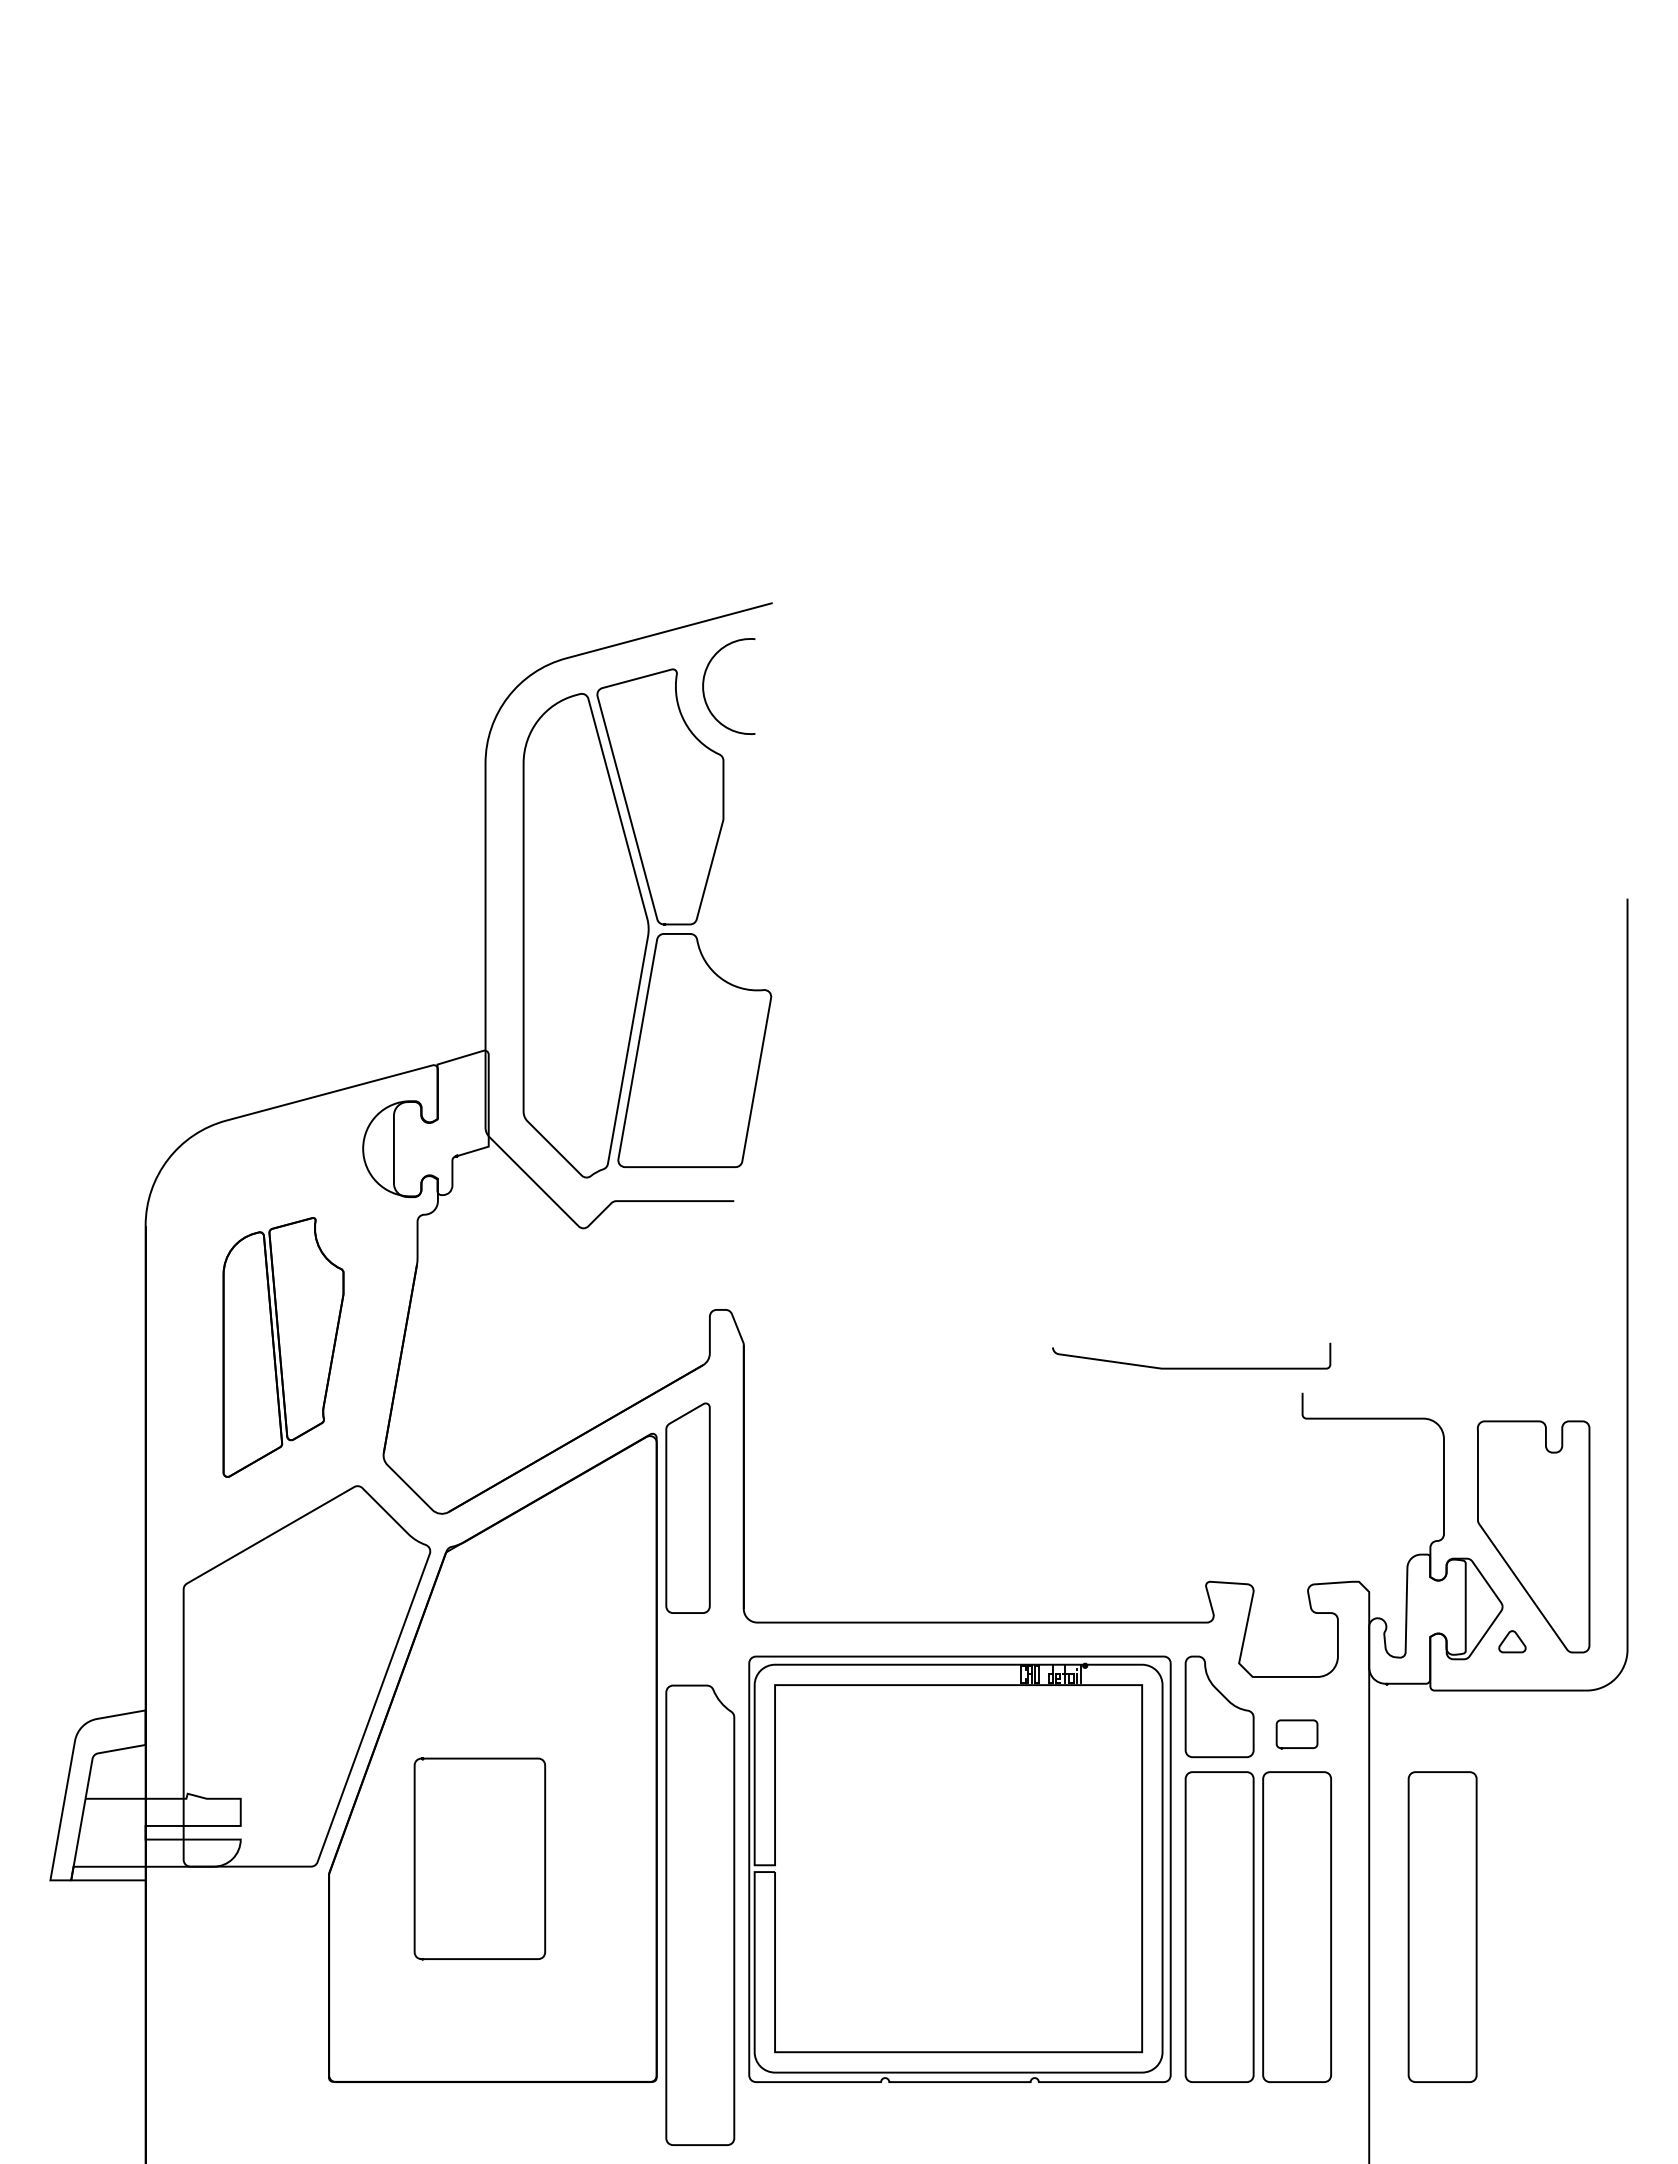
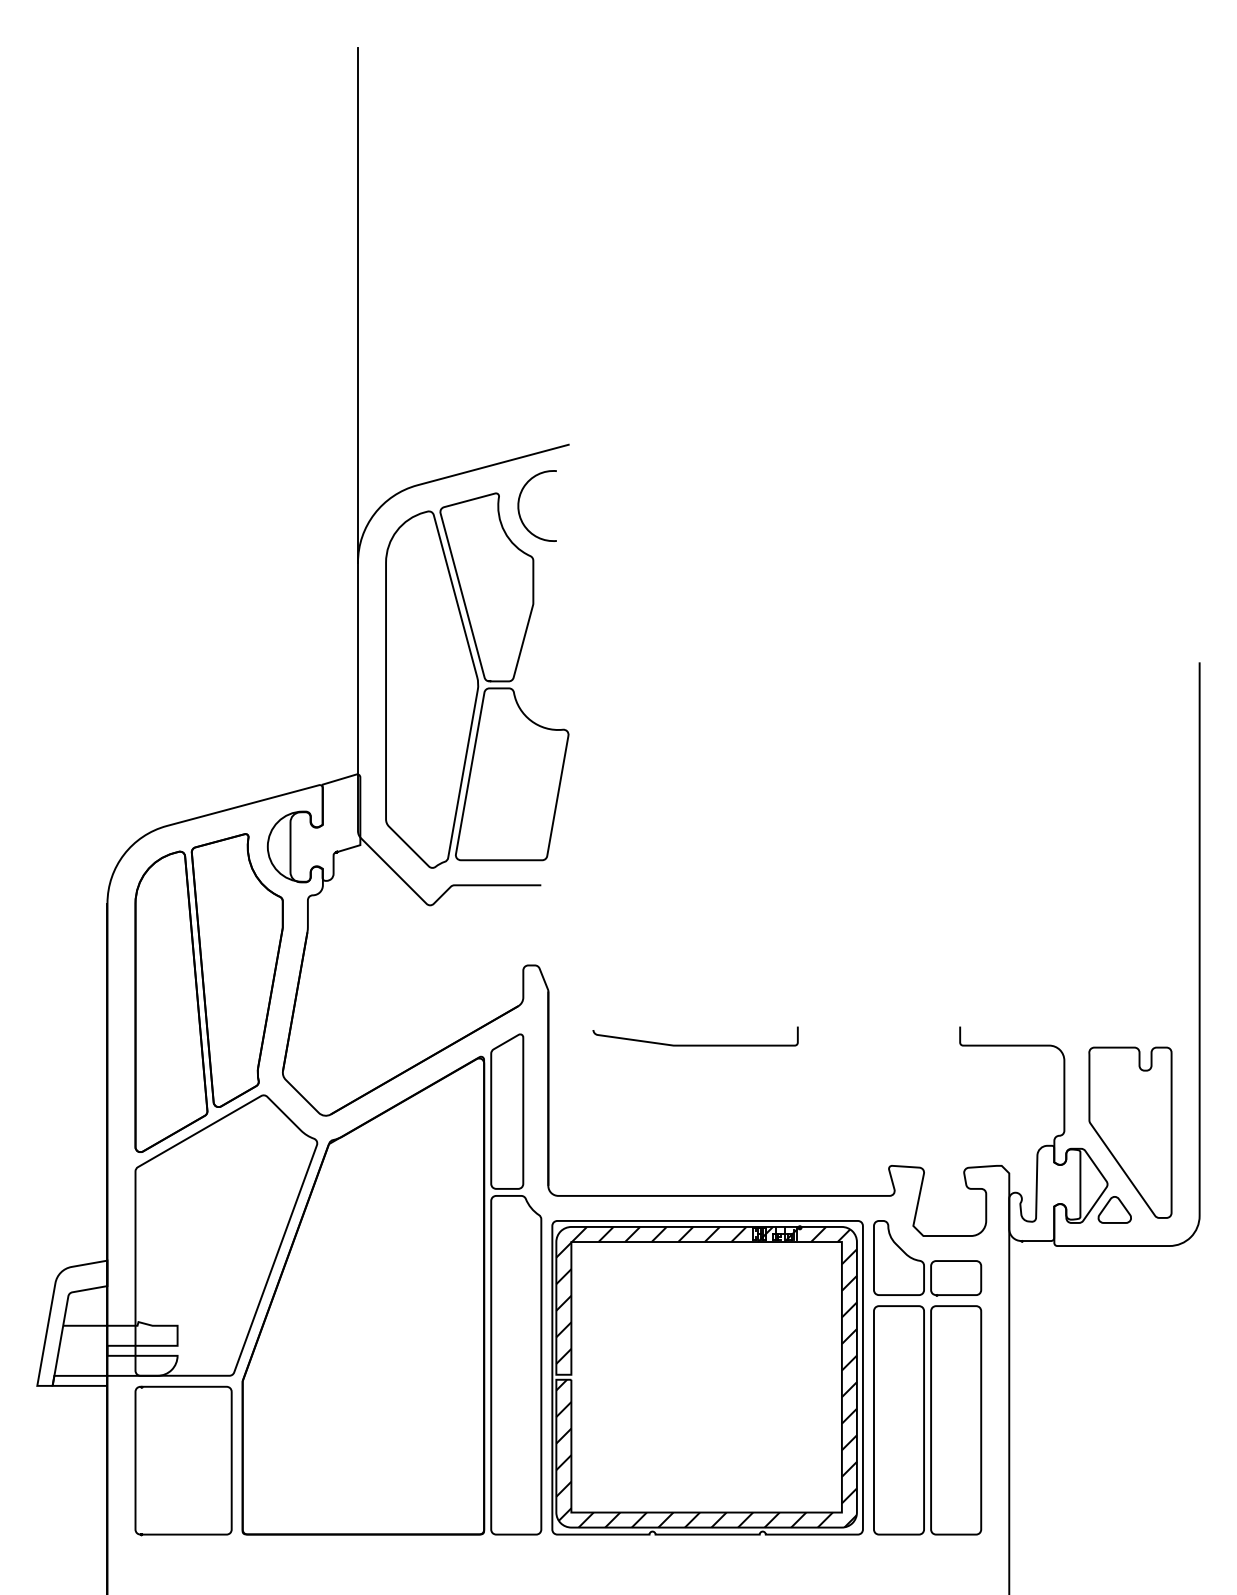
line: (485, 413) -> (357, 304), added
part: (283, 1347) -> (209, 993), size x1.67
curve: (1191, 1367) -> (695, 1044), moved
part: (1512, 1641) -> (1114, 1209), size x1.67
part: (1296, 1734) -> (955, 1278), size x1.67
part: (479, 1858) -> (183, 1460), moved
hatch: (958, 1868) -> (706, 1377), added
part: (700, 1914) -> (516, 1364), moved
part: (1442, 1926) -> (1063, 1419), removed

